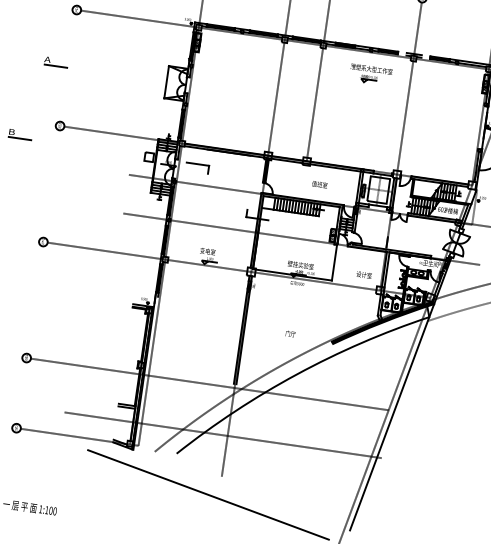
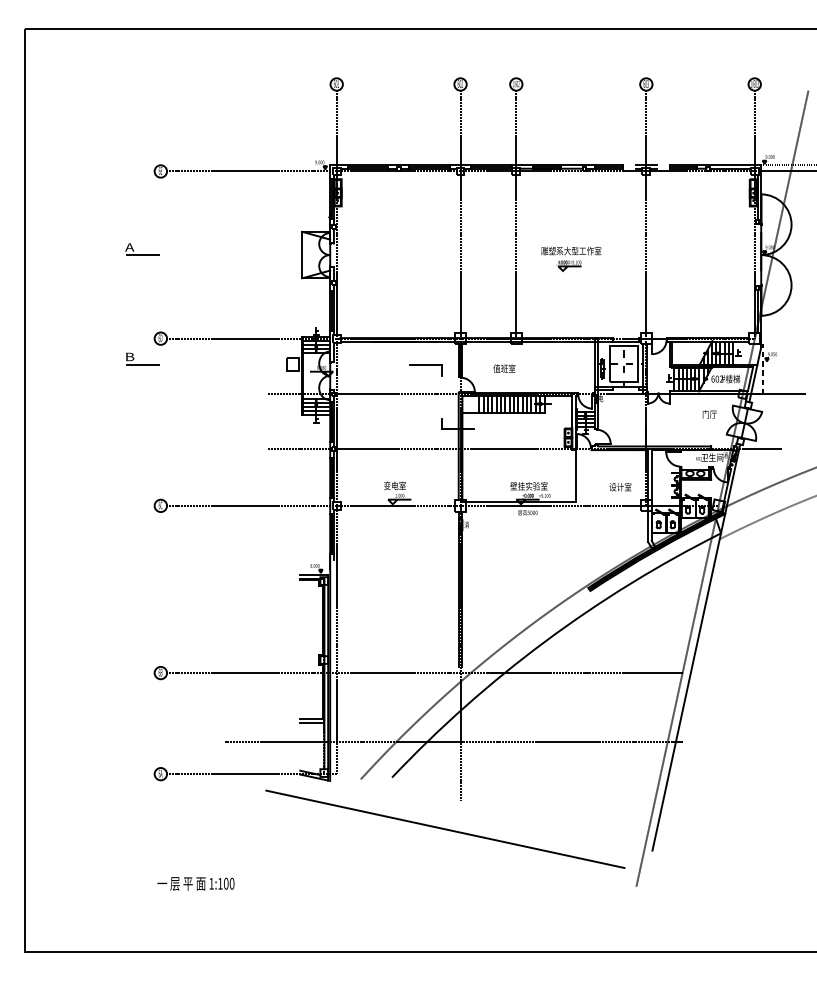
part: (371, 74) -> (571, 258), moved
part: (20, 134) -> (142, 358), moved
part: (196, 168) -> (425, 370), moved
text: (319, 184) -> (504, 368), moved
text: (290, 334) -> (709, 414), moved

